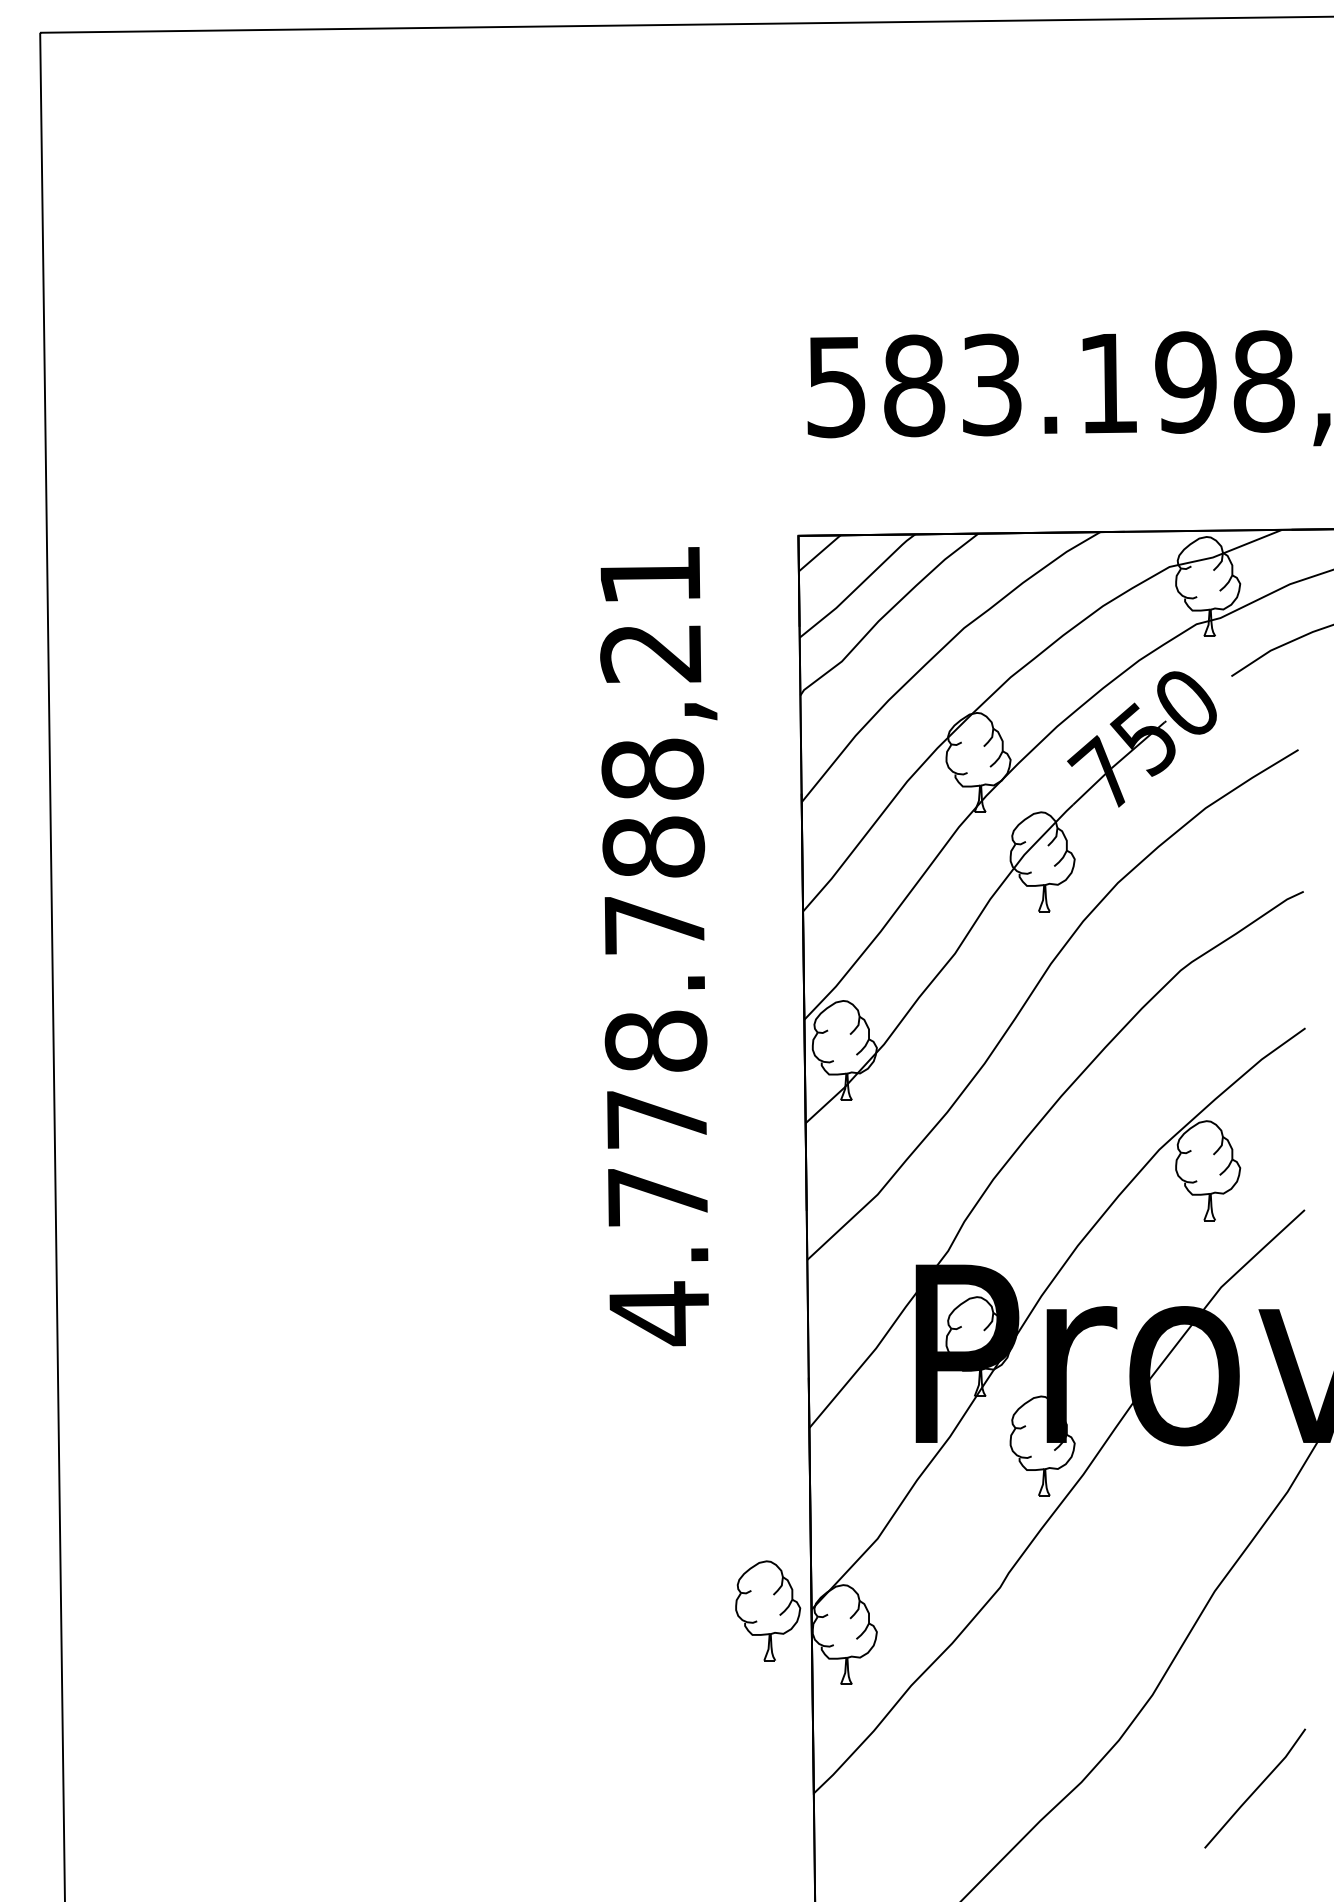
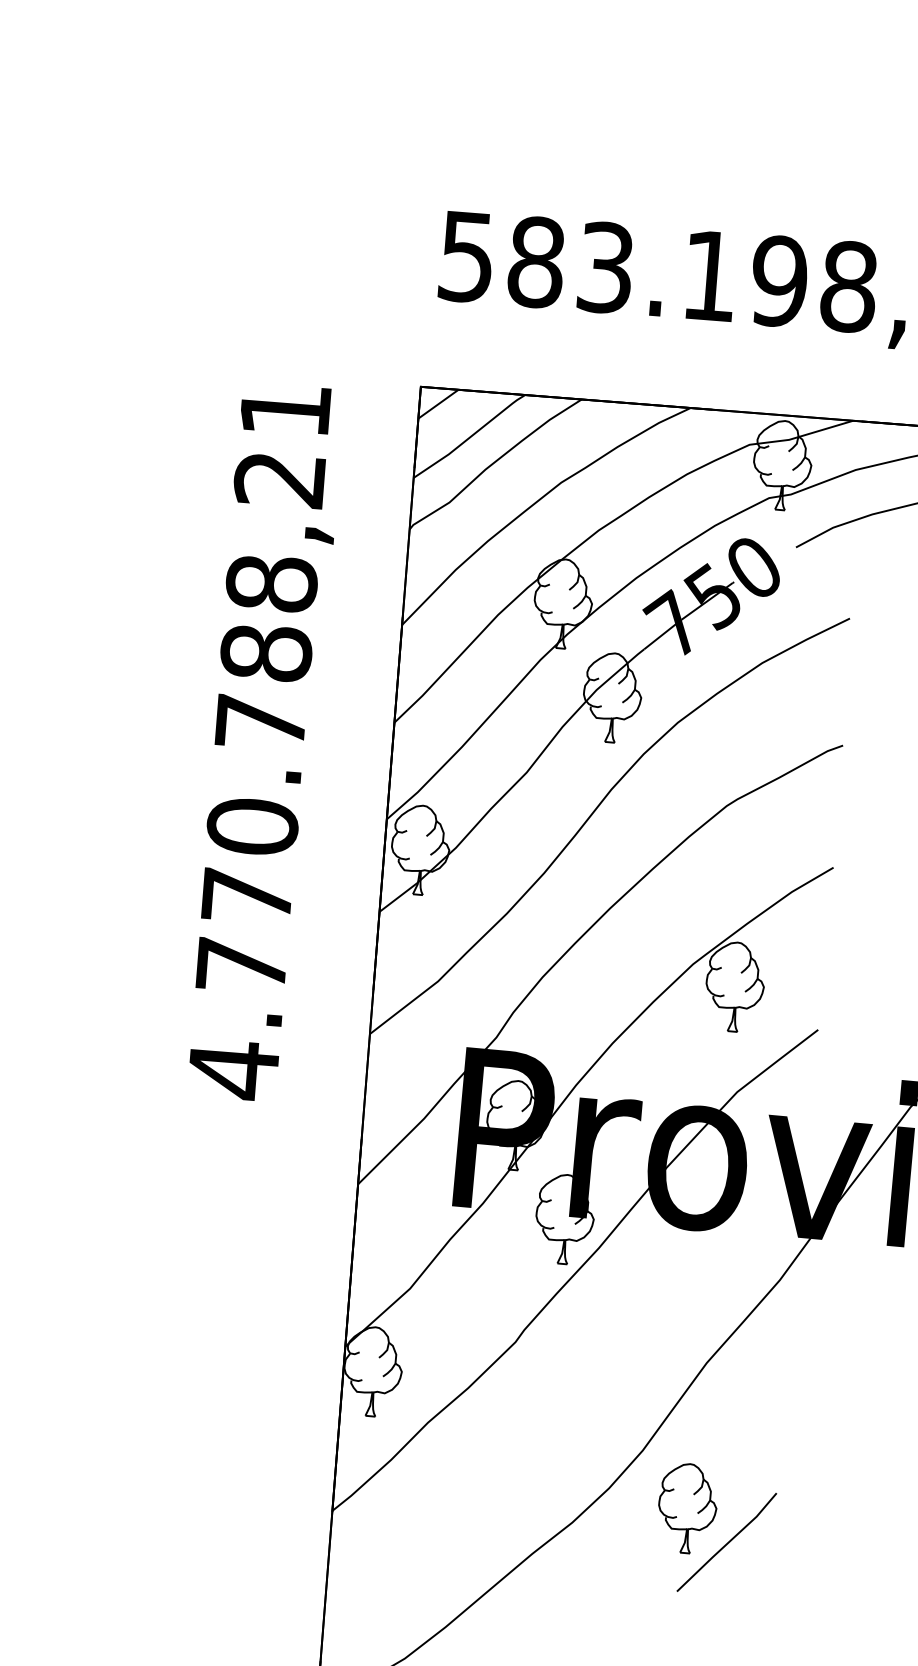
text: (656, 1041) -> (253, 826), 4.778.788,21 -> 4.770.788,21
part: (768, 1610) -> (687, 1508), moved

